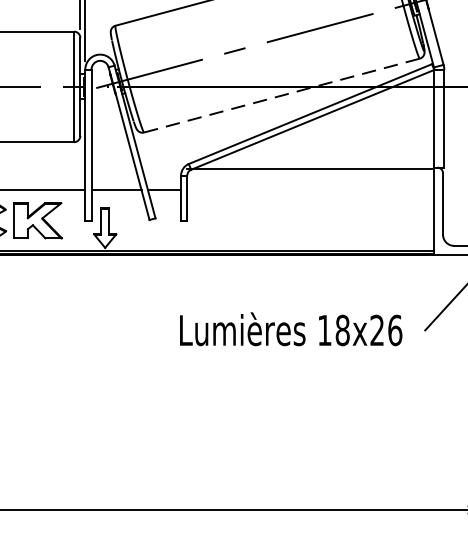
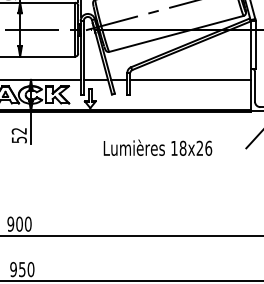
line: (281, 94) -> (176, 33), dashed -> solid
line: (310, 168) -> (190, 79), moved
text: (290, 328) -> (157, 147), moved

